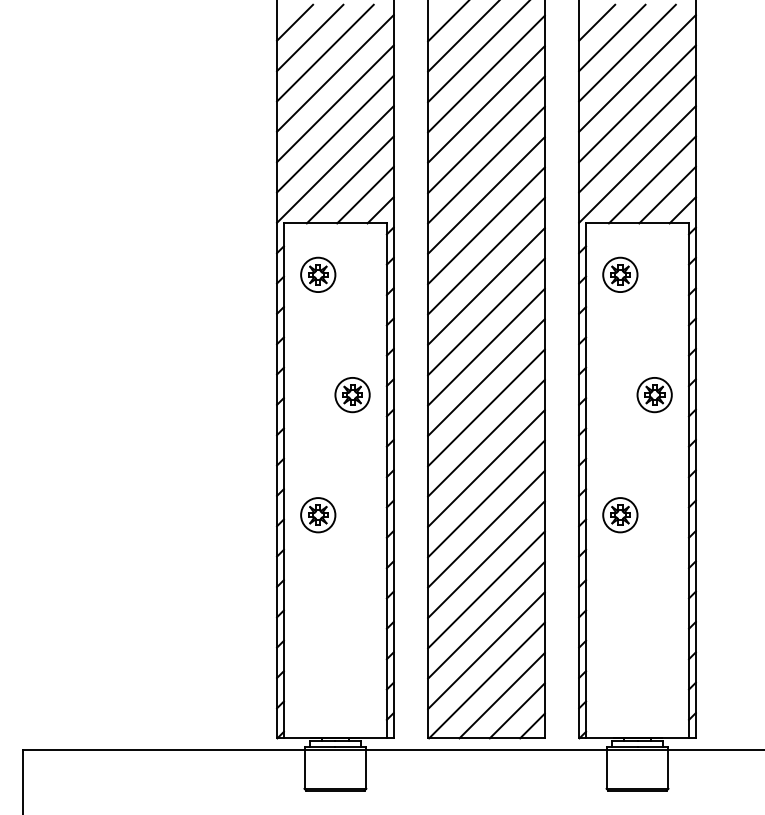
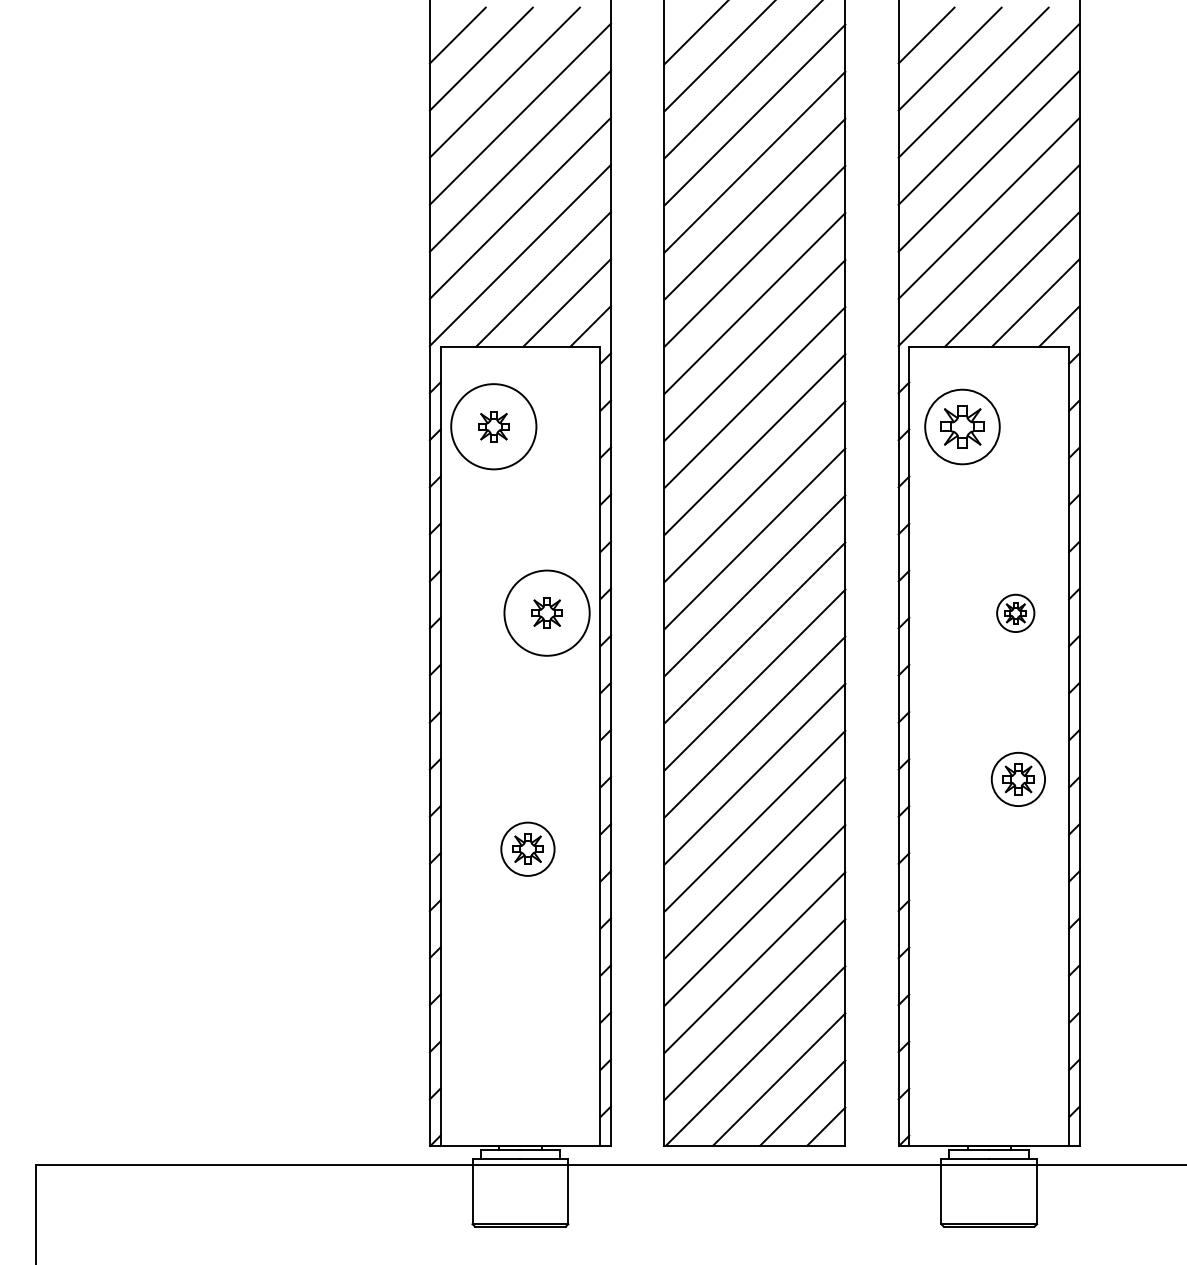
circle: (318, 274) -> (494, 426), size x1.6
part: (620, 274) -> (962, 426), size x1.4
circle: (352, 394) -> (546, 612), size x1.6
part: (654, 395) -> (1015, 613), size x0.7
part: (318, 515) -> (528, 849), moved
part: (620, 515) -> (1018, 779), moved

